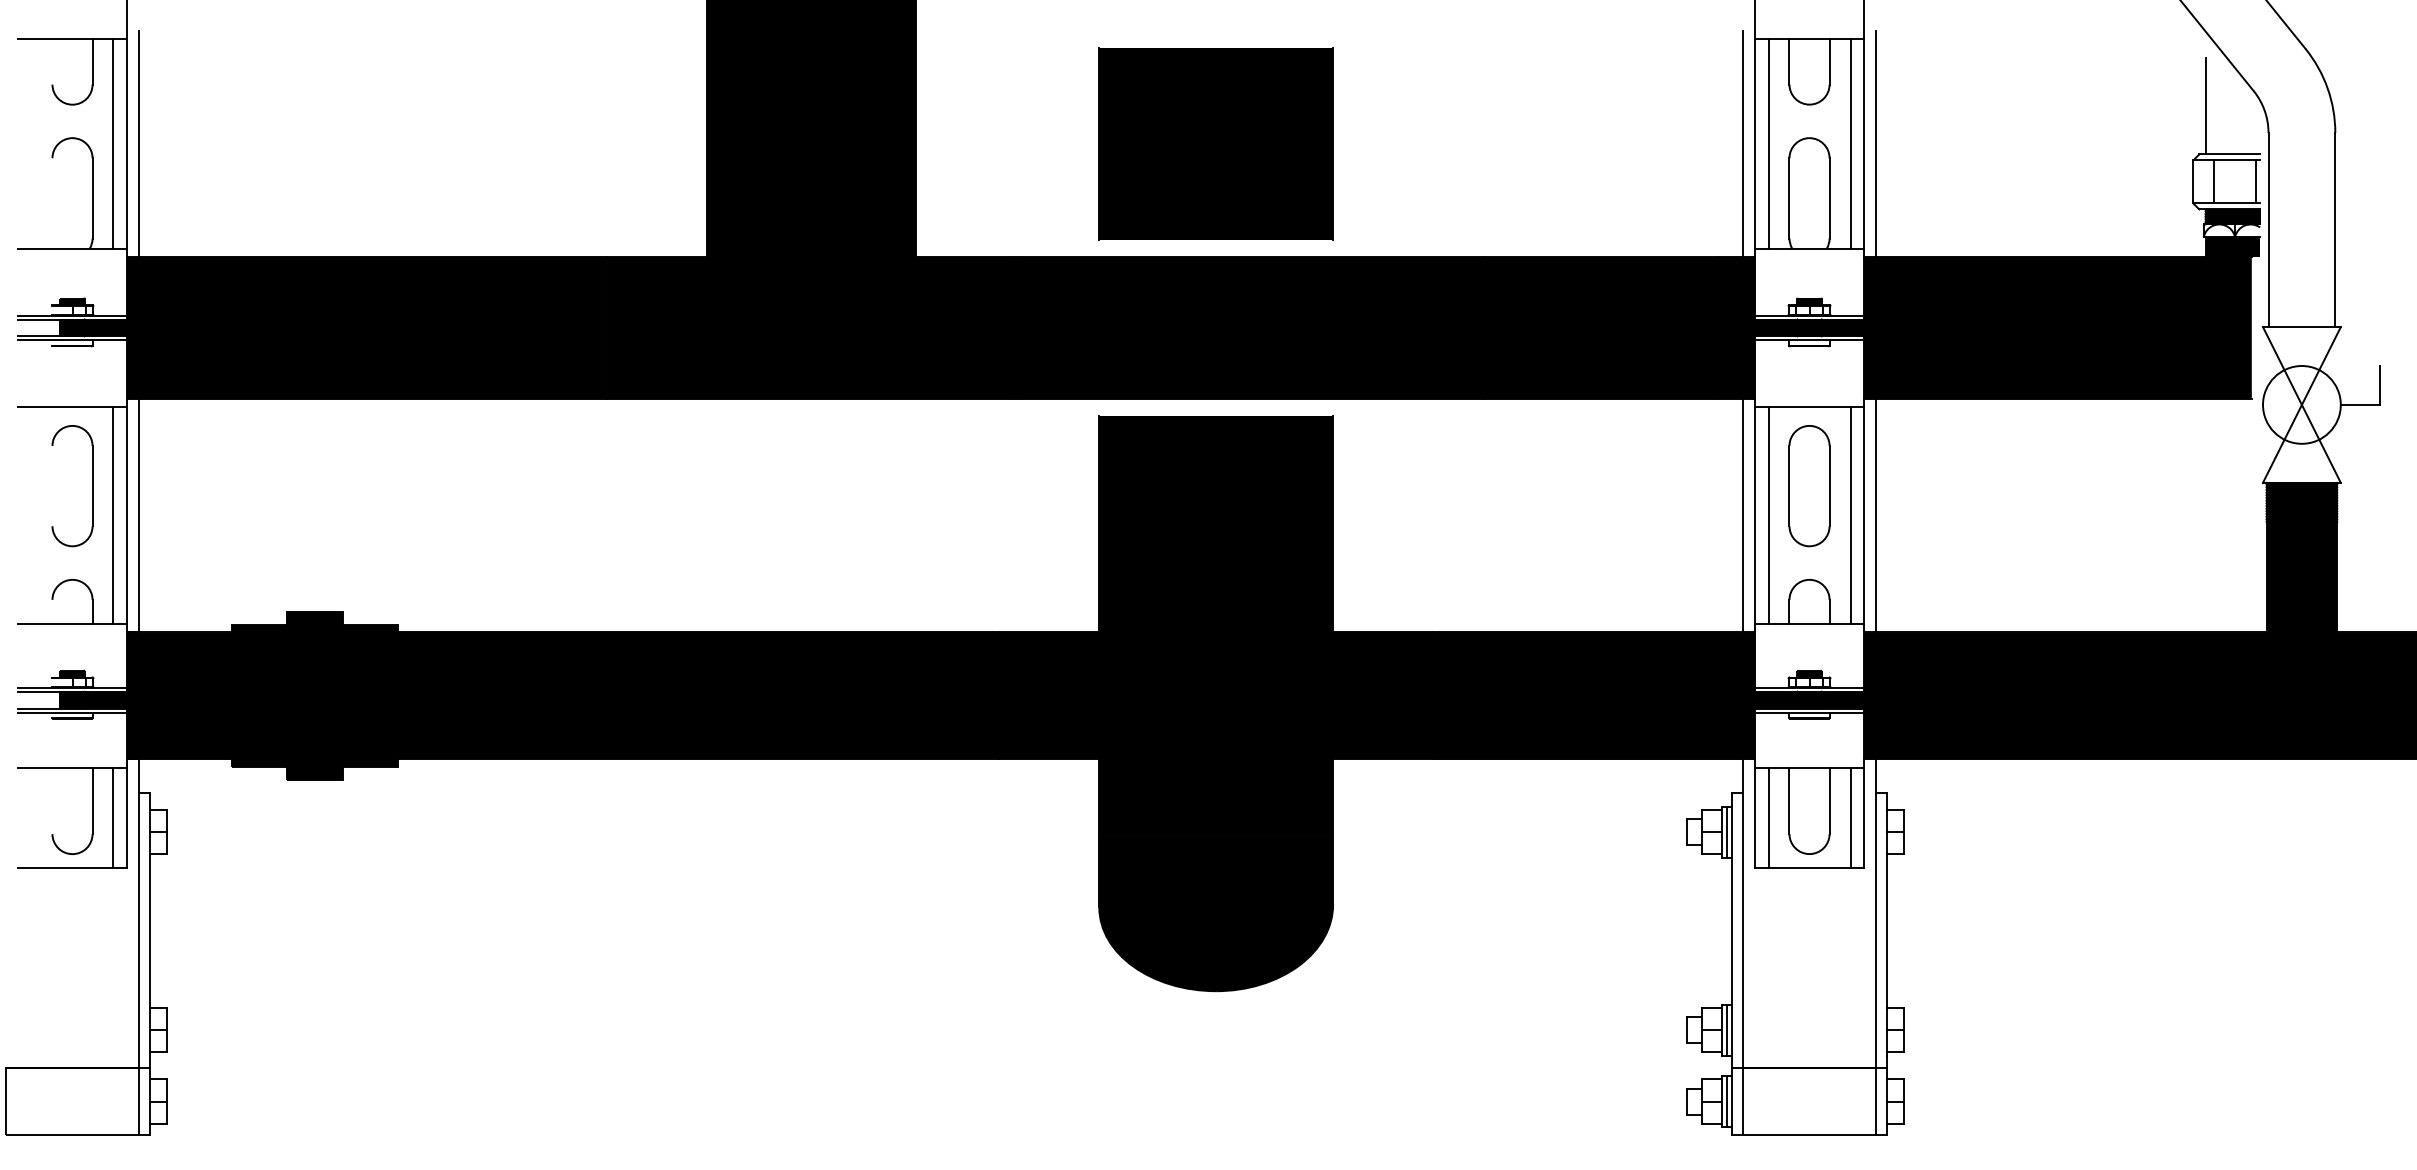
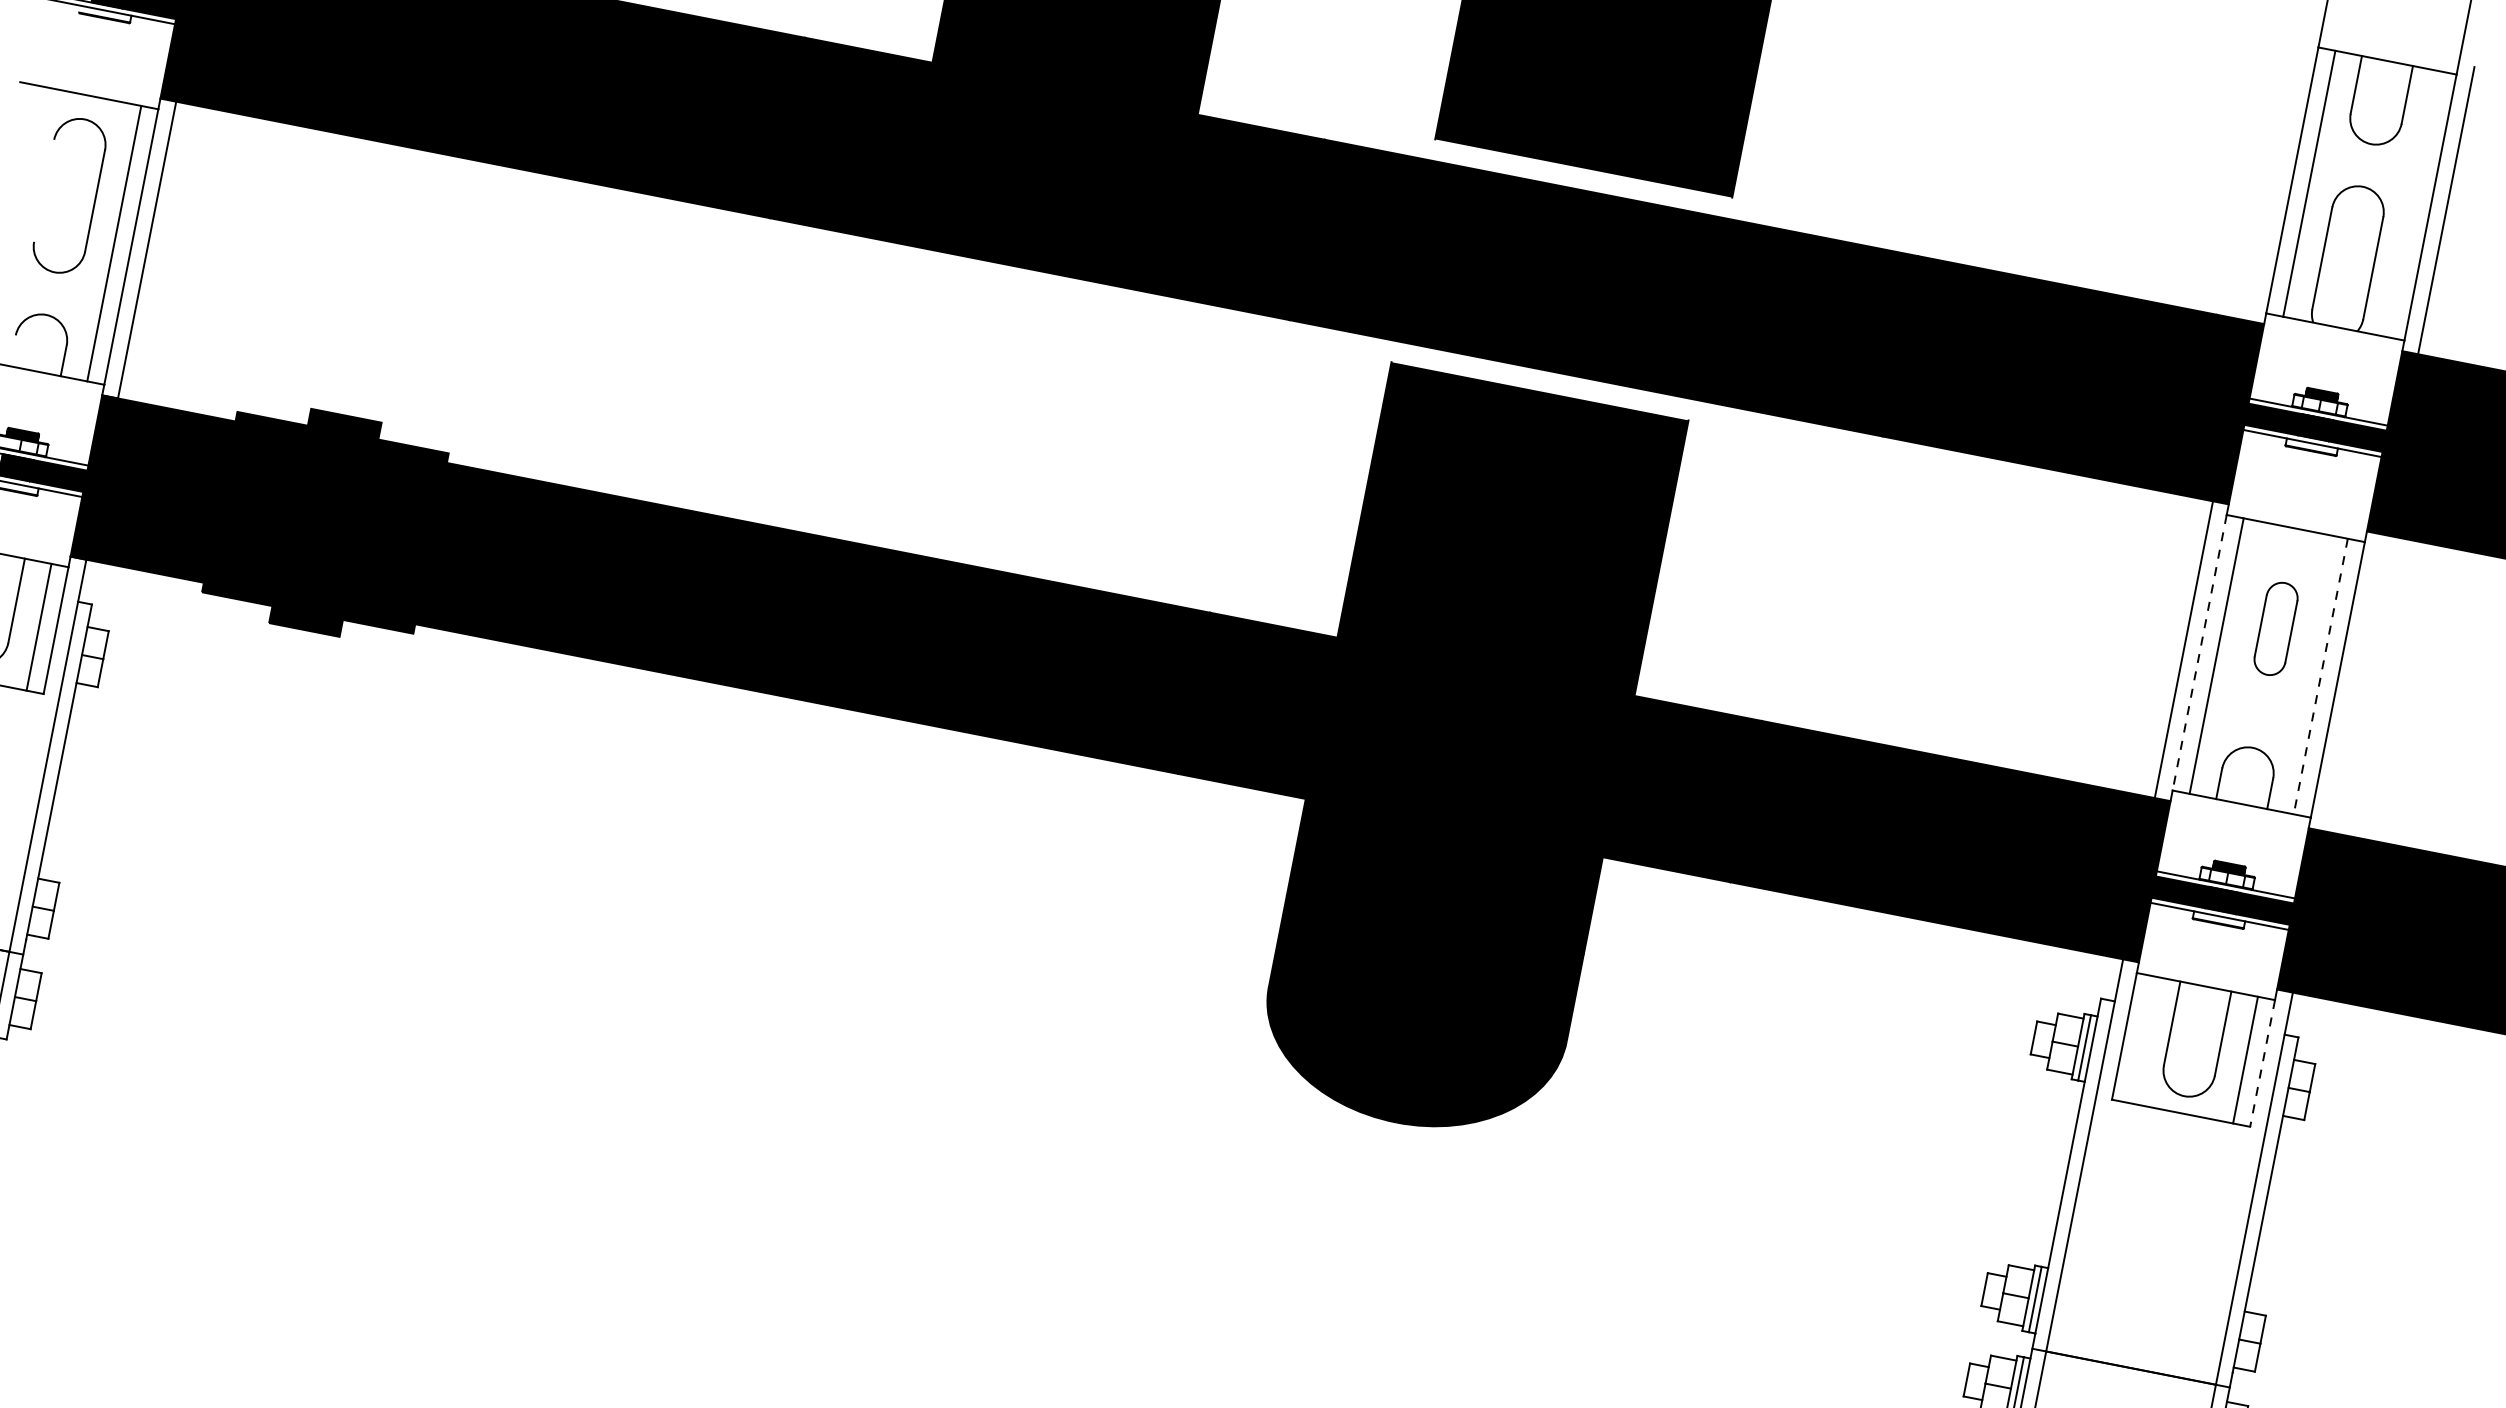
line: (1742, 143) -> (2276, 176), removed
line: (1850, 143) -> (2413, 203), removed
part: (1809, 486) -> (2275, 629), size x0.6
line: (1876, 515) -> (2353, 682), removed
line: (1755, 516) -> (2199, 653), solid -> dashed
line: (1850, 516) -> (2320, 677), solid -> dashed
line: (1768, 817) -> (2141, 1039), removed
line: (1863, 817) -> (2262, 1063), solid -> dashed

